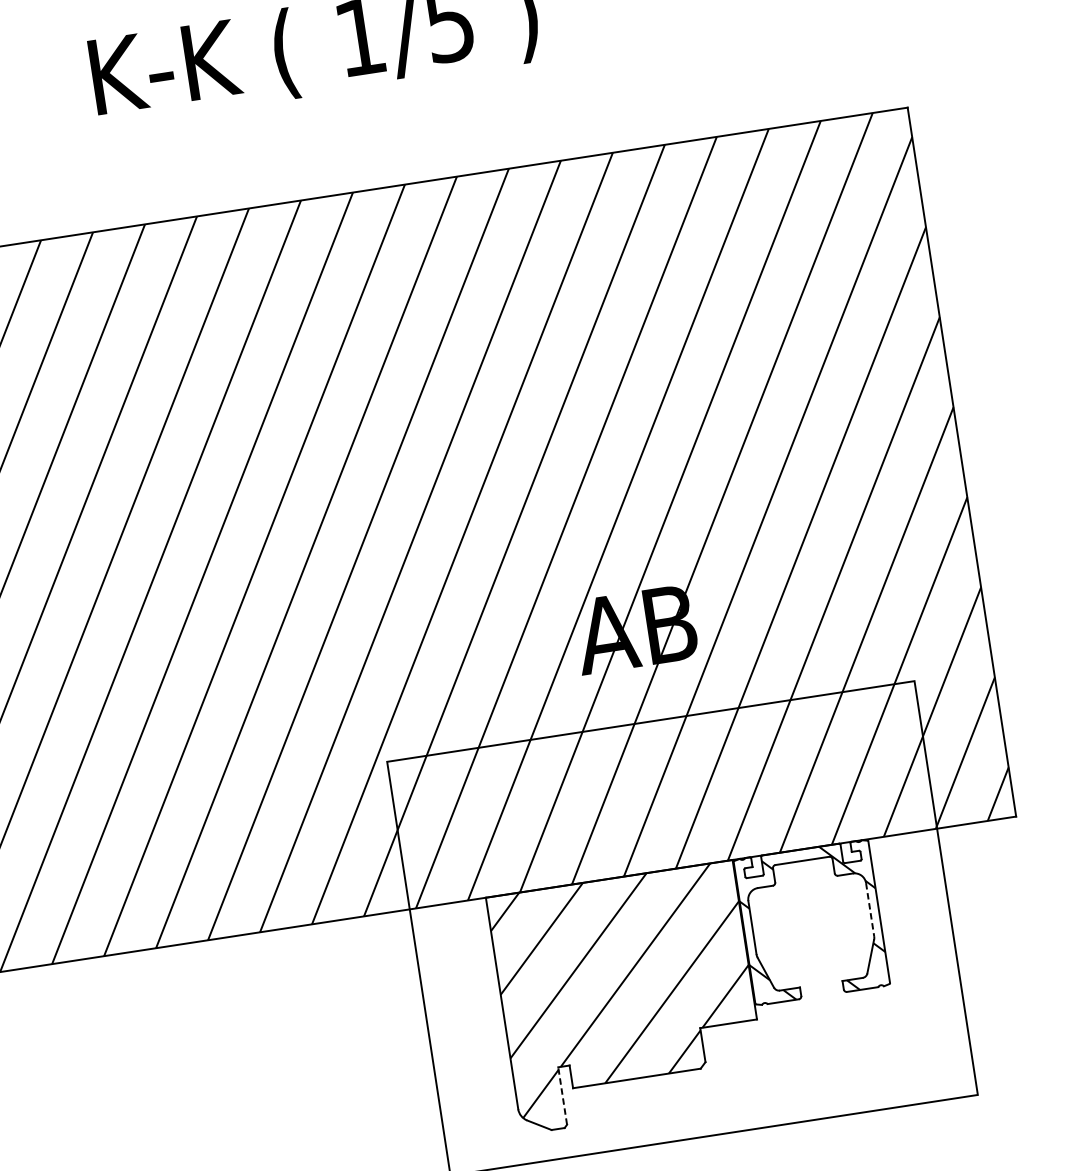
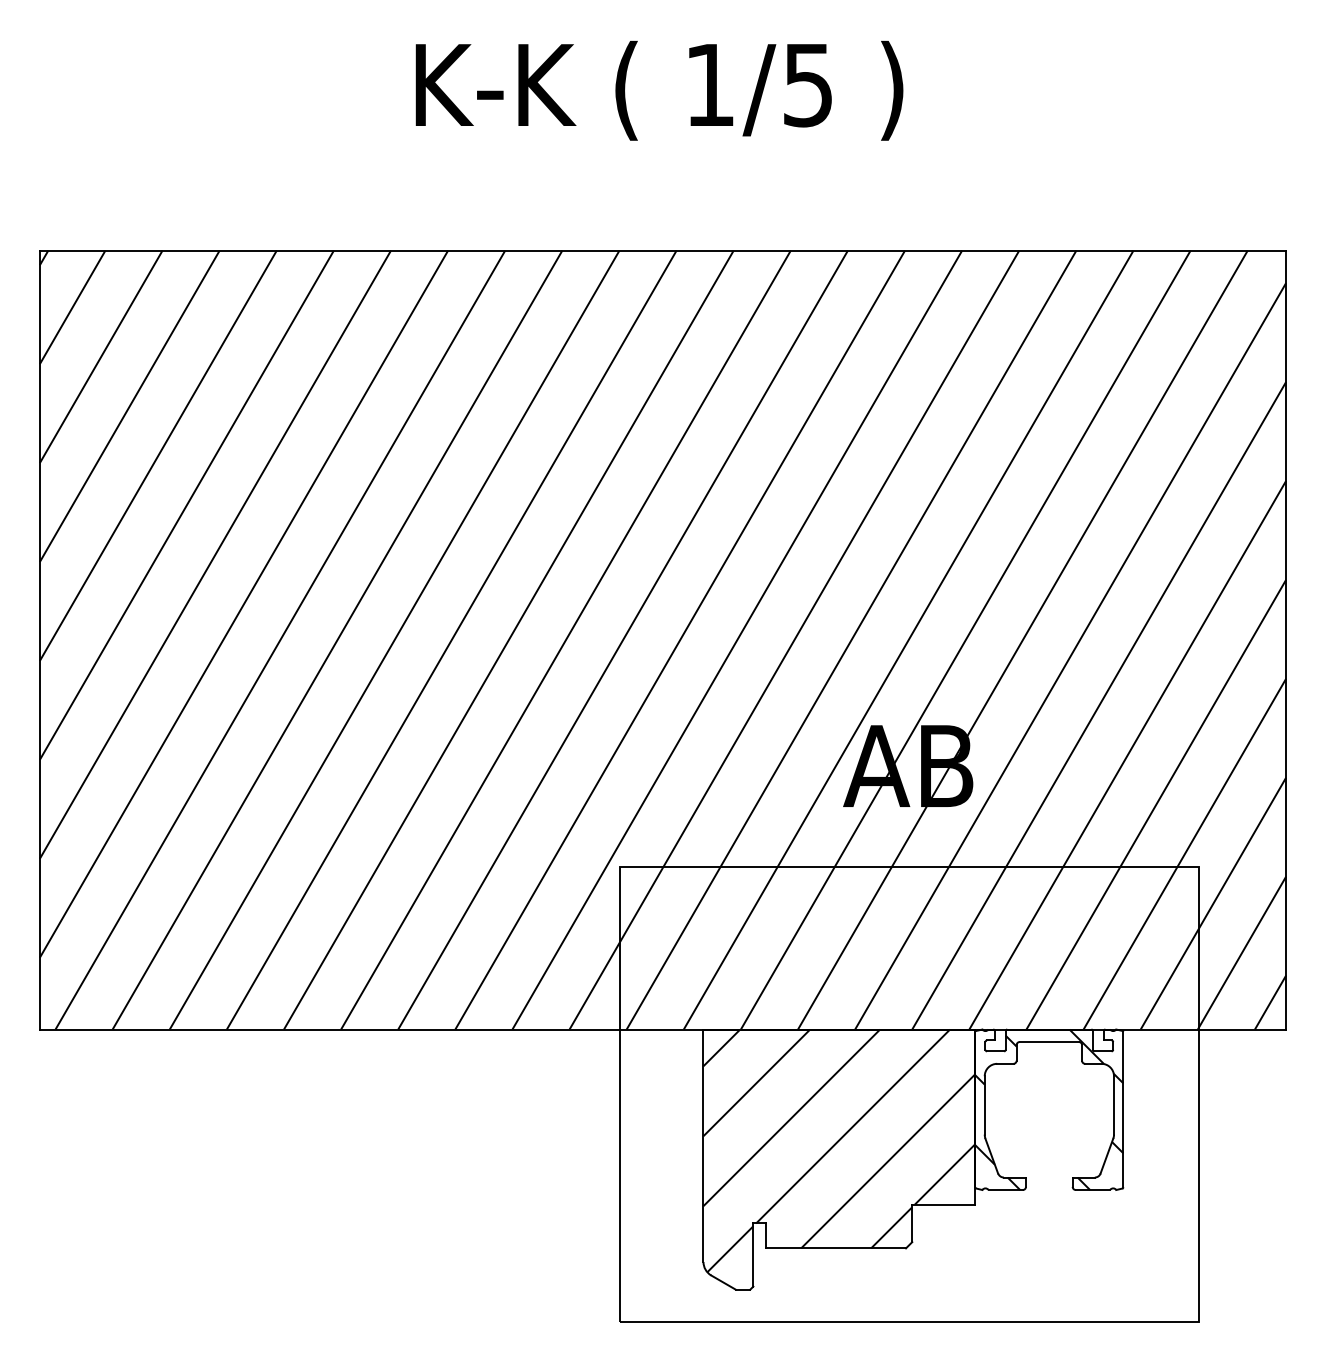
line: (870, 909) -> (1114, 1105), dashed -> solid
line: (562, 1096) -> (753, 1255), dashed -> solid

